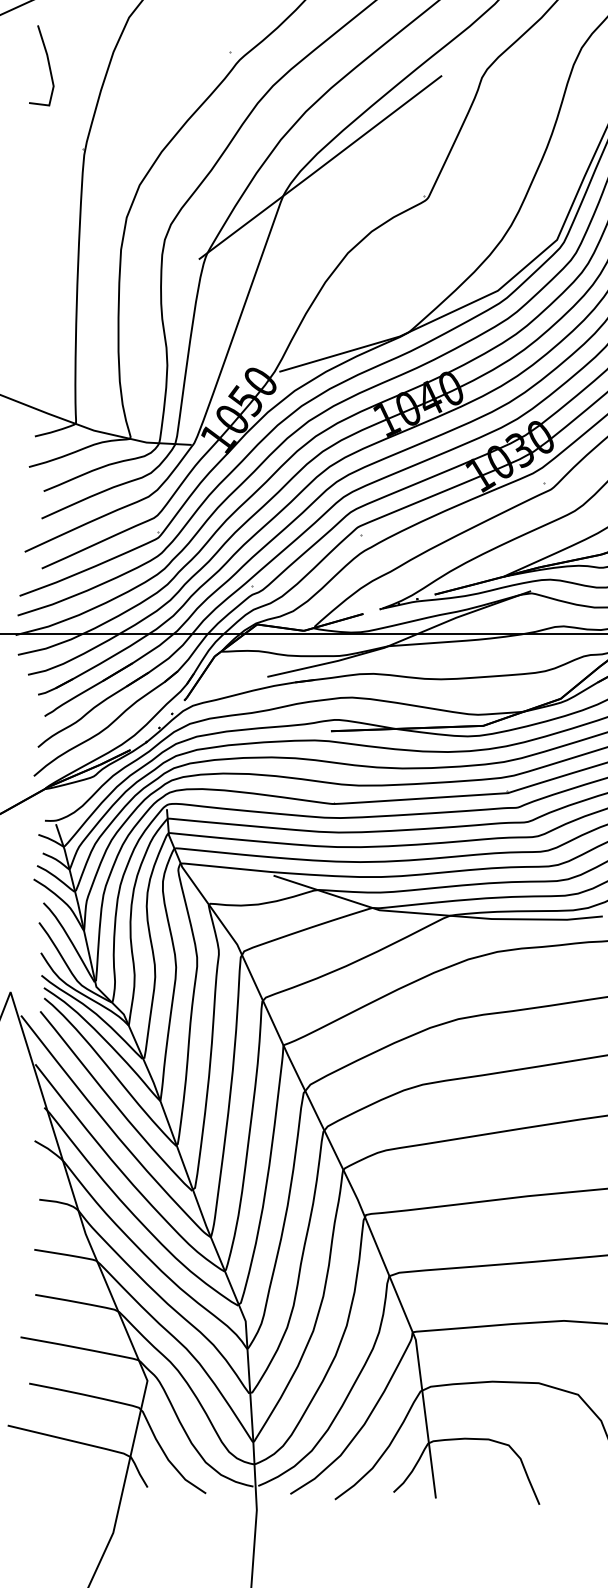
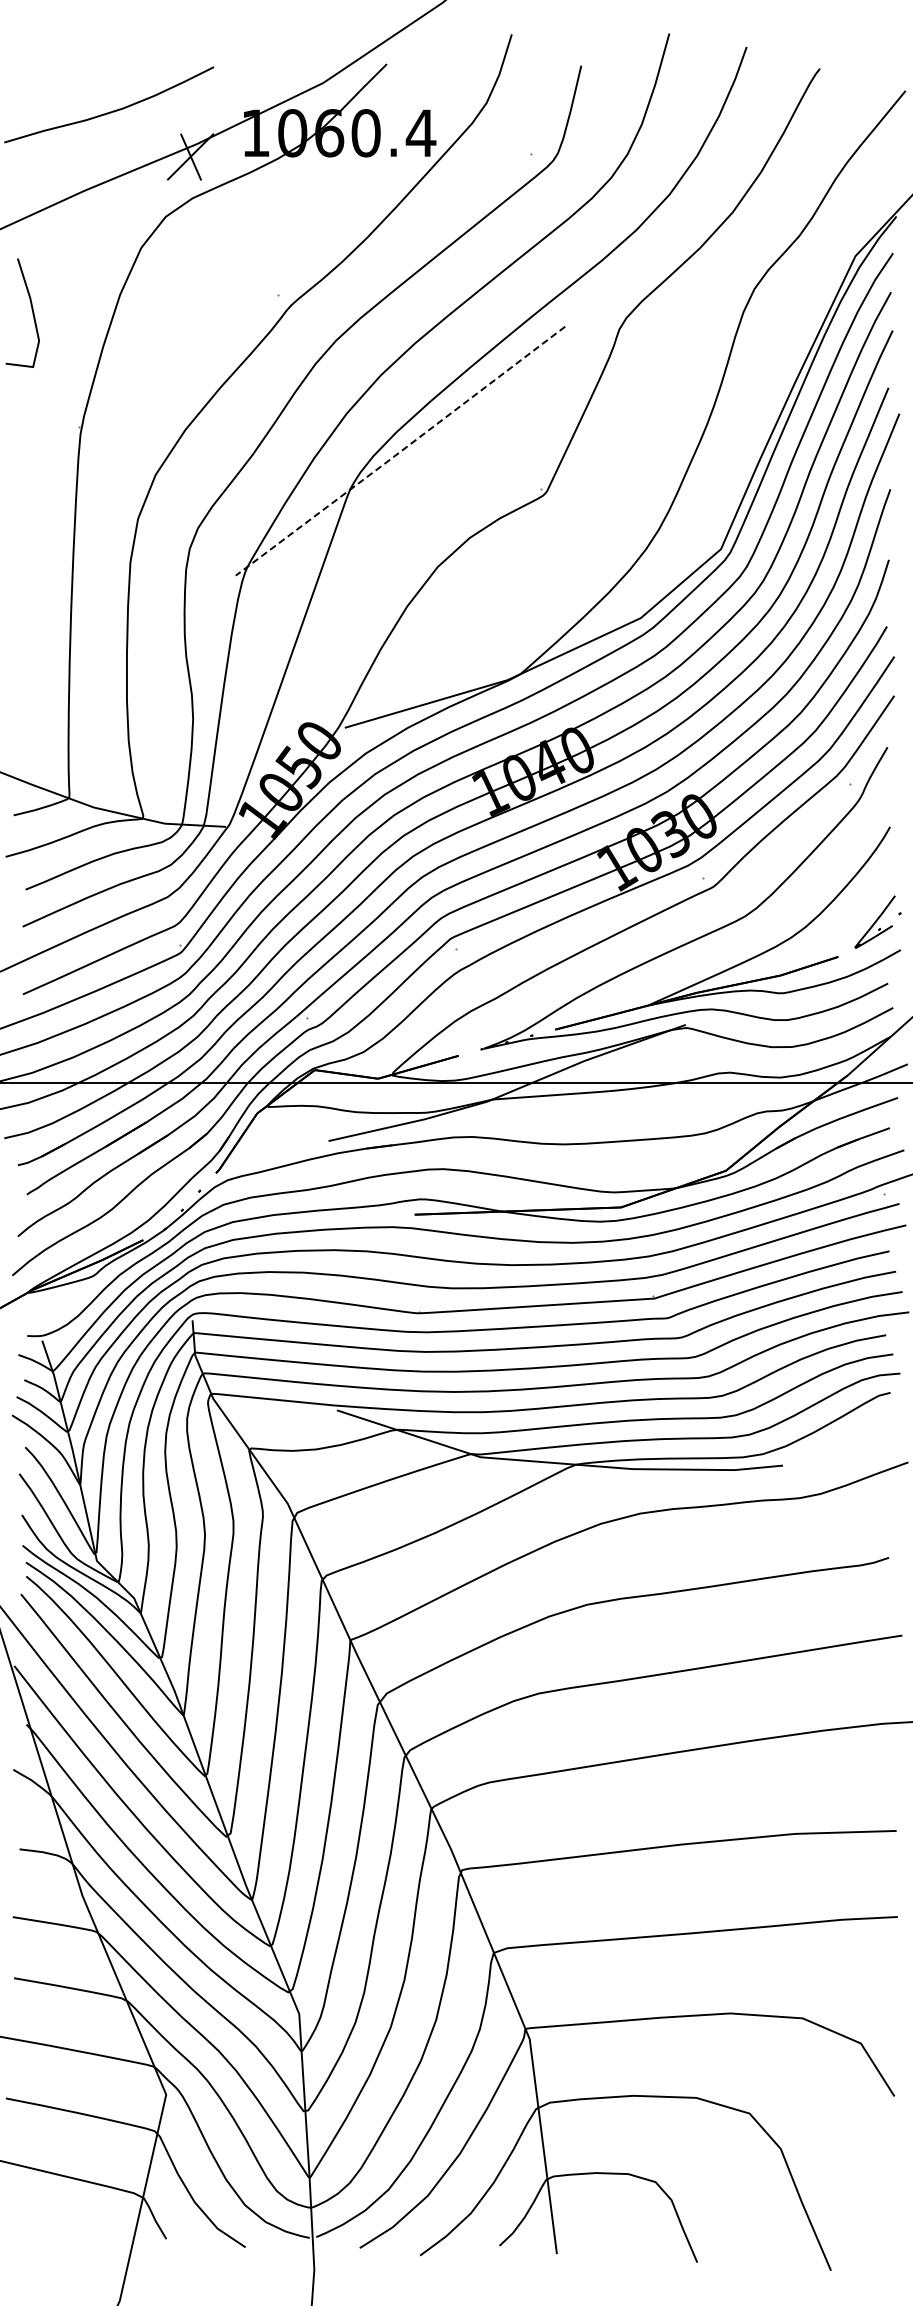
line: (320, 167) -> (400, 451), solid -> dashed

